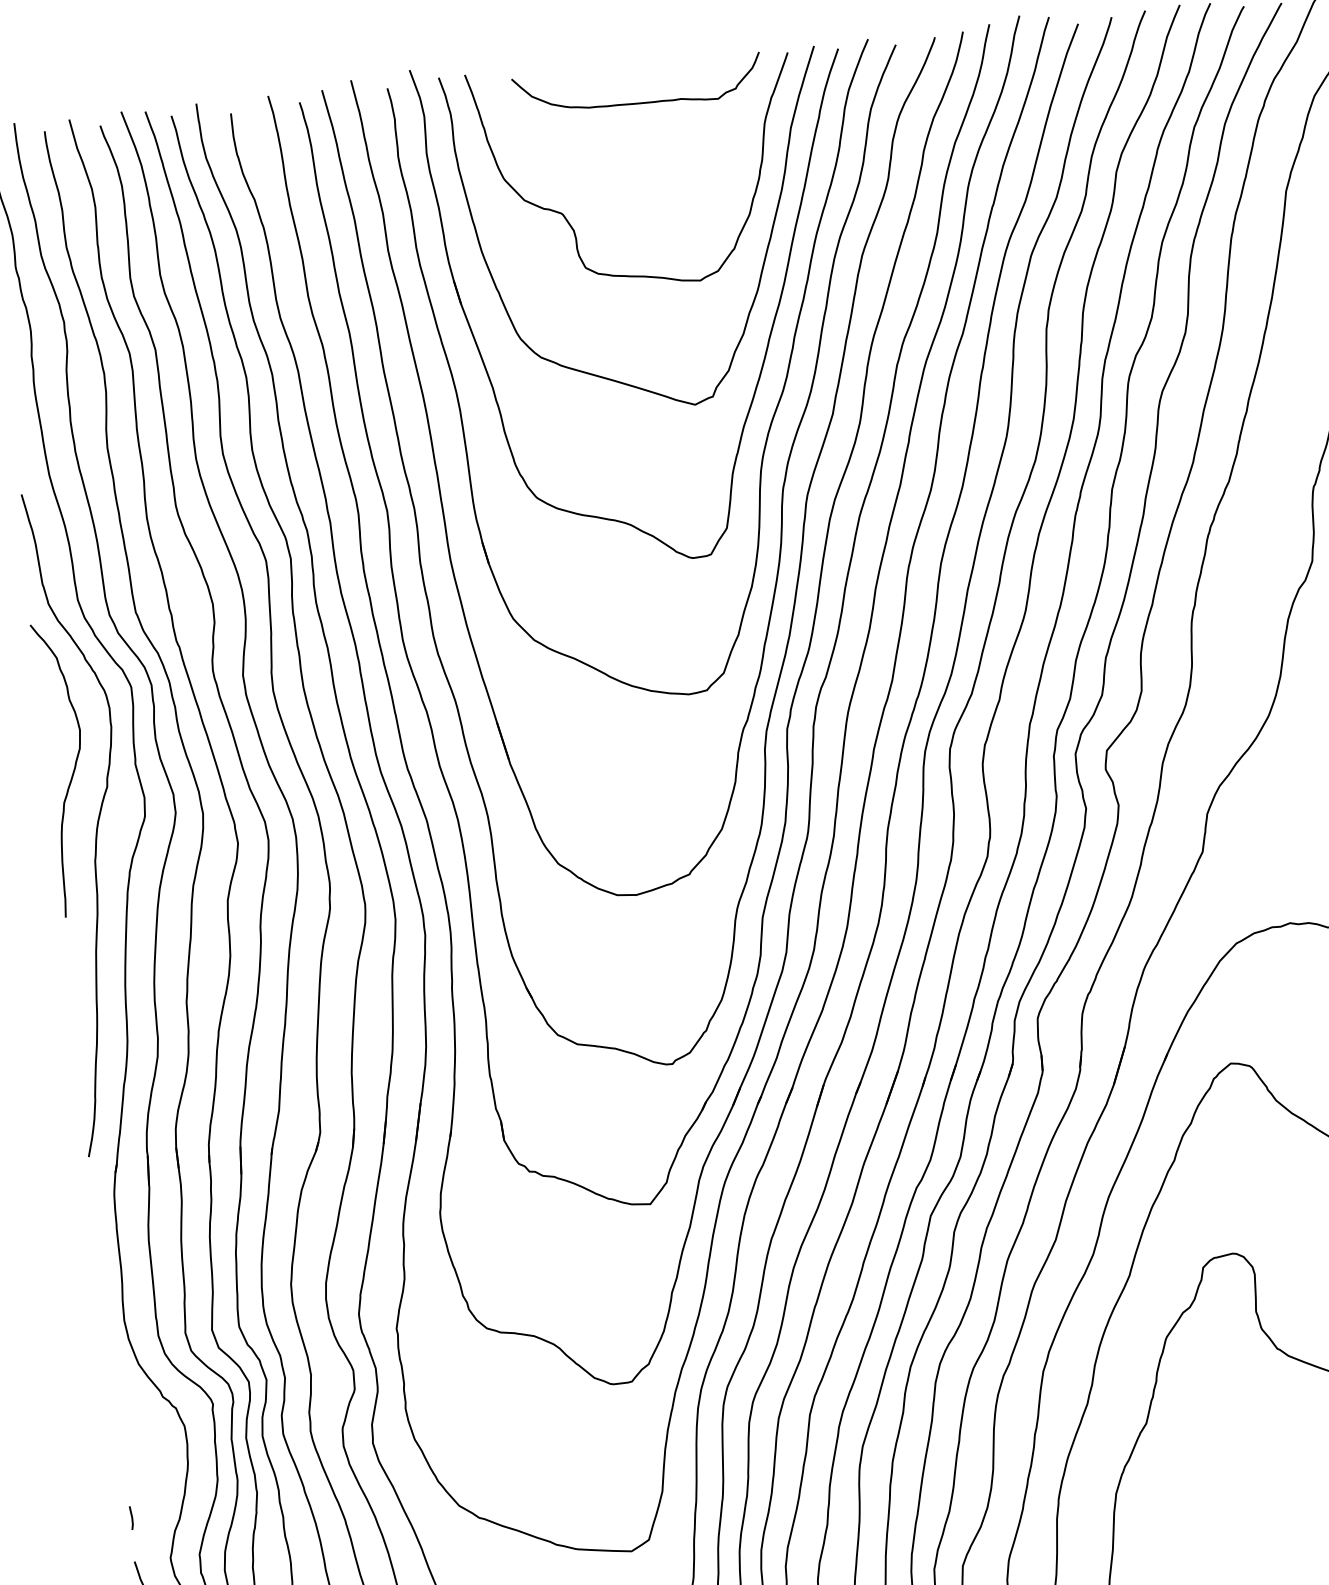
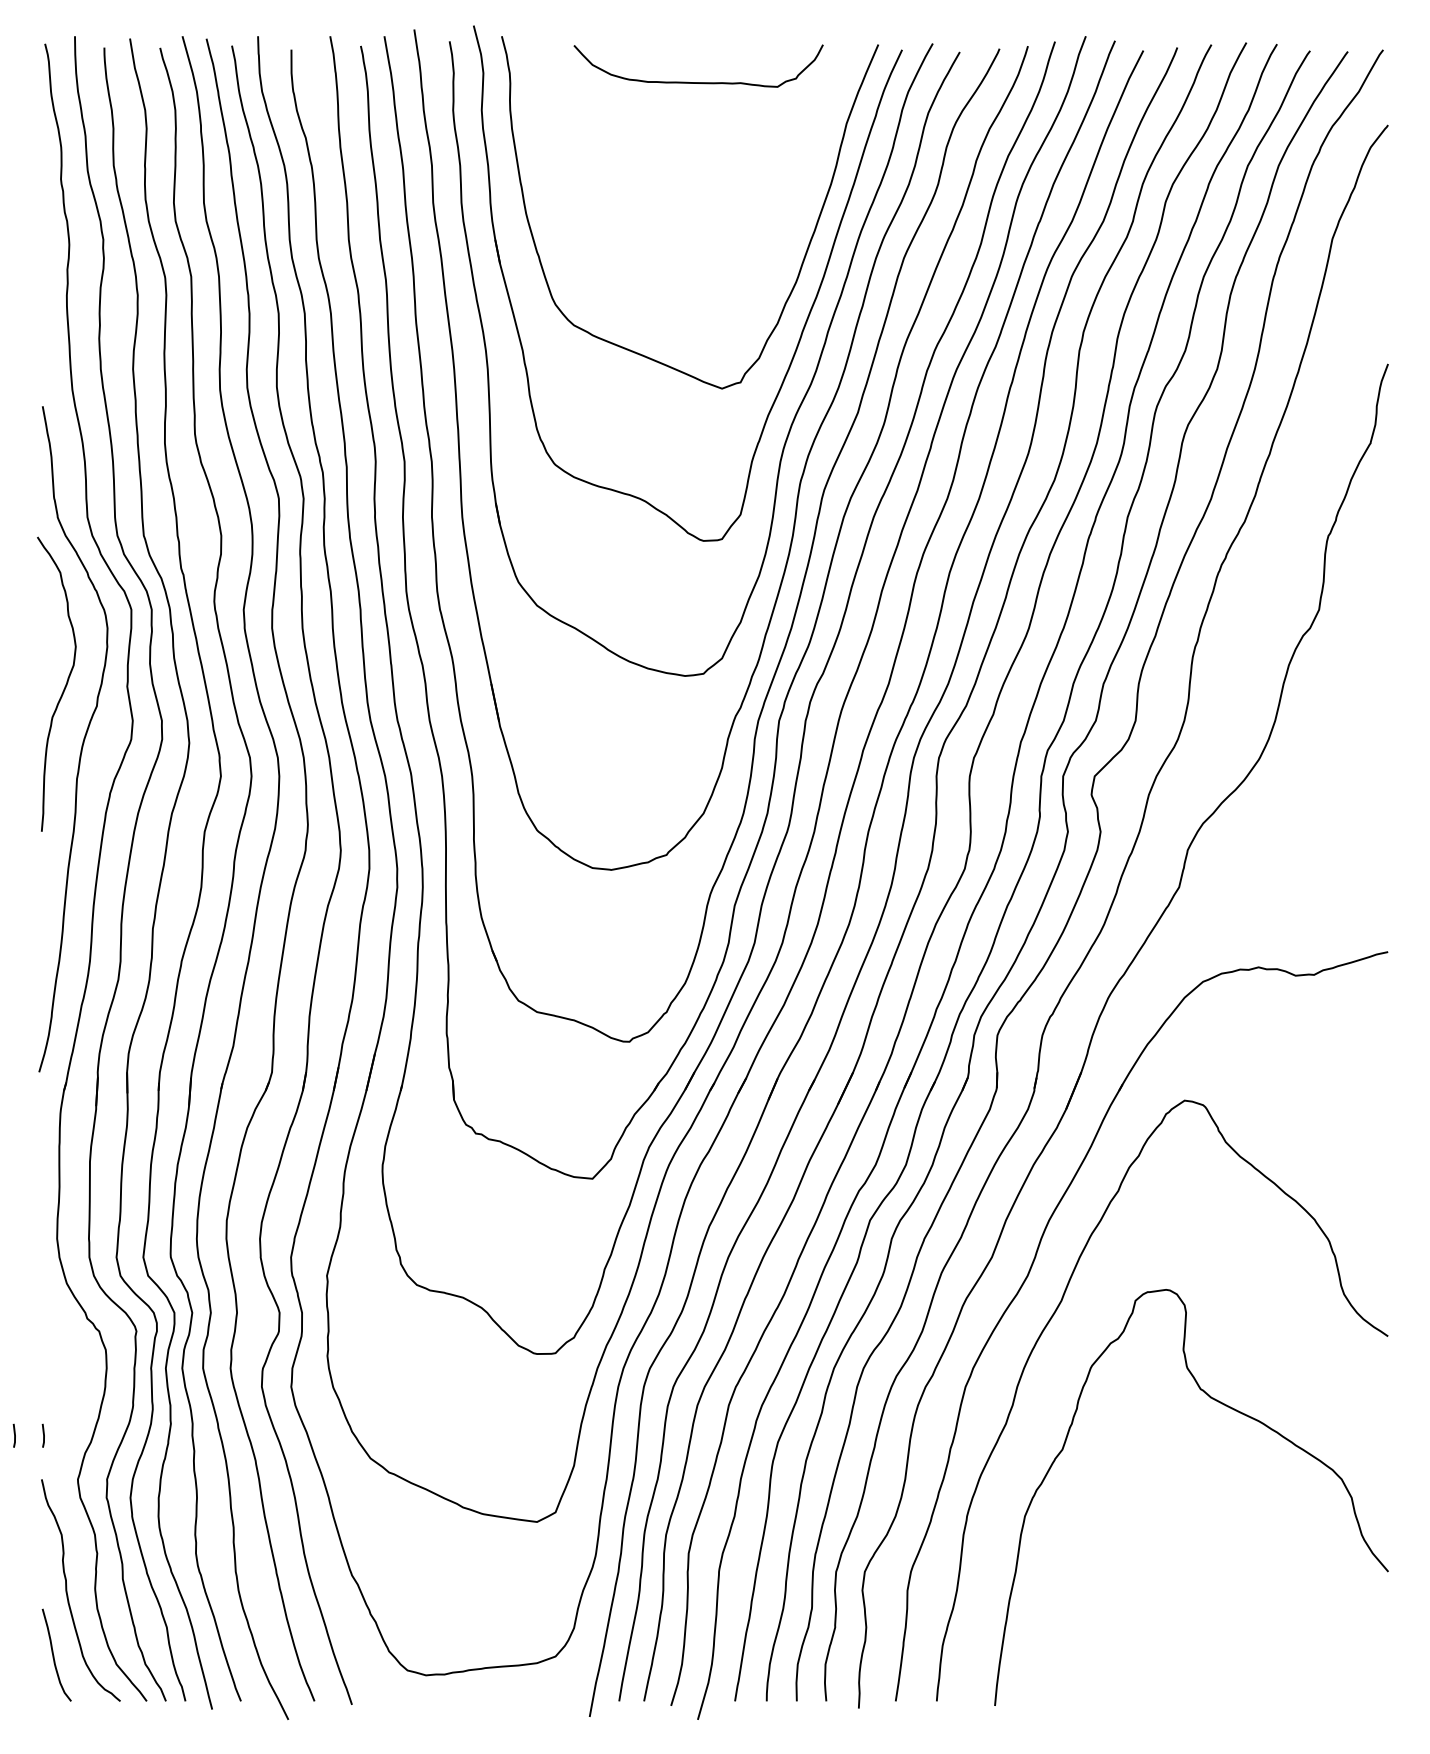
curve: (568, 220) -> (615, 191), removed
line: (102, 1520) -> (14, 1435), added

